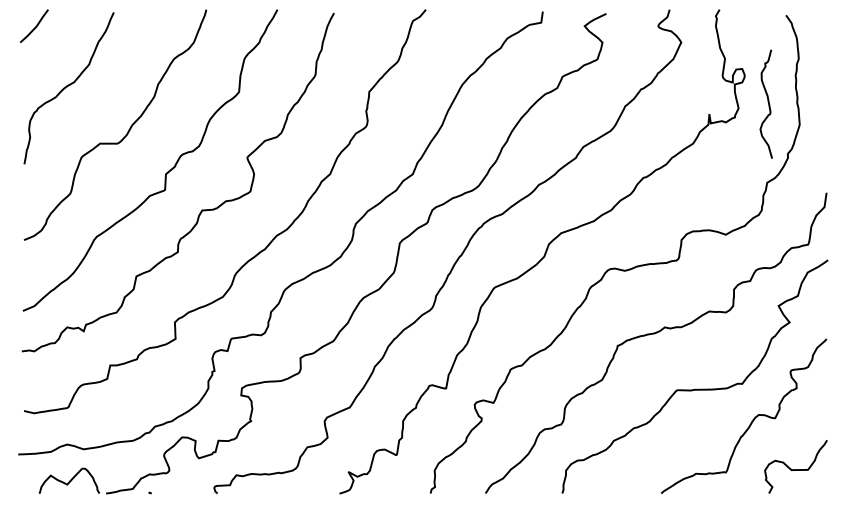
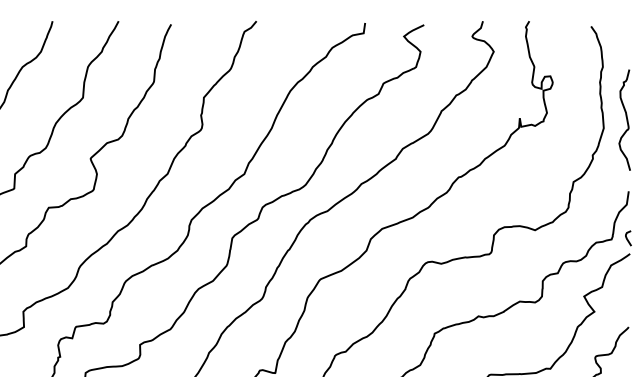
curve: (767, 102) -> (625, 118), moved
curve: (824, 242) -> (626, 237), added

